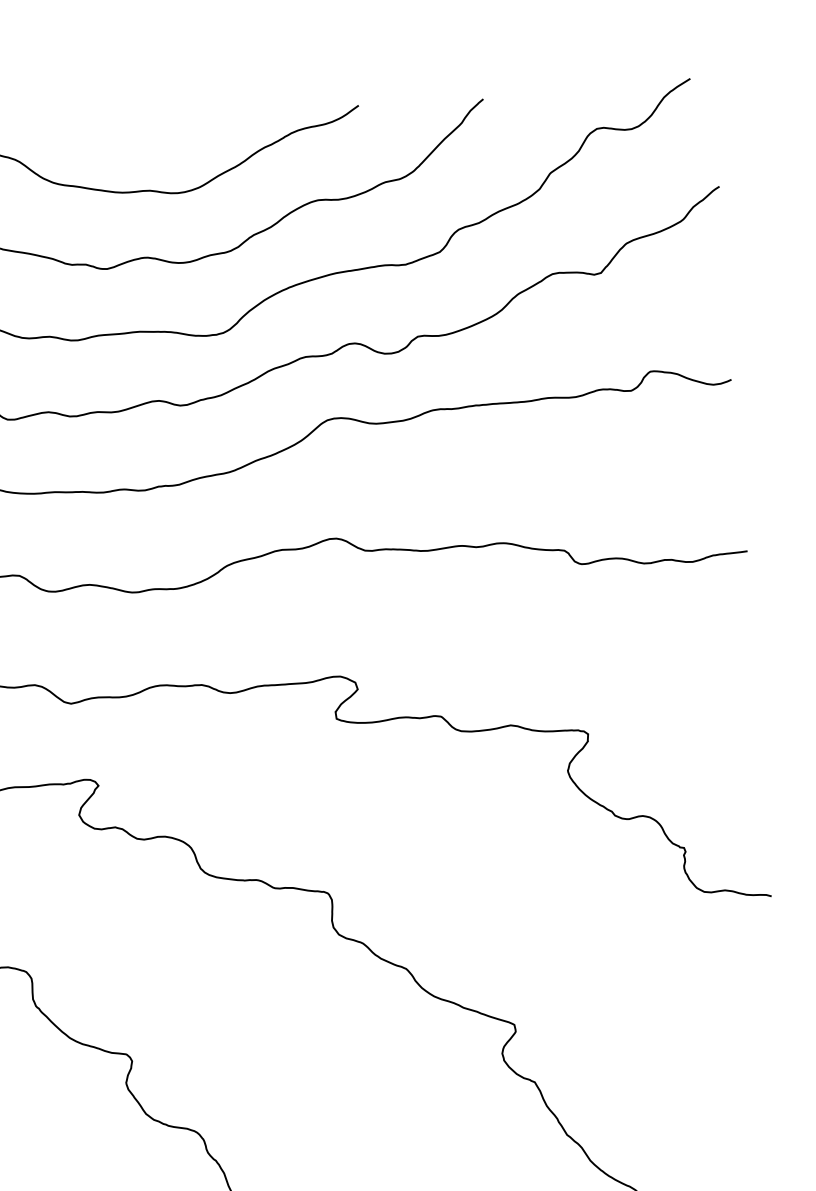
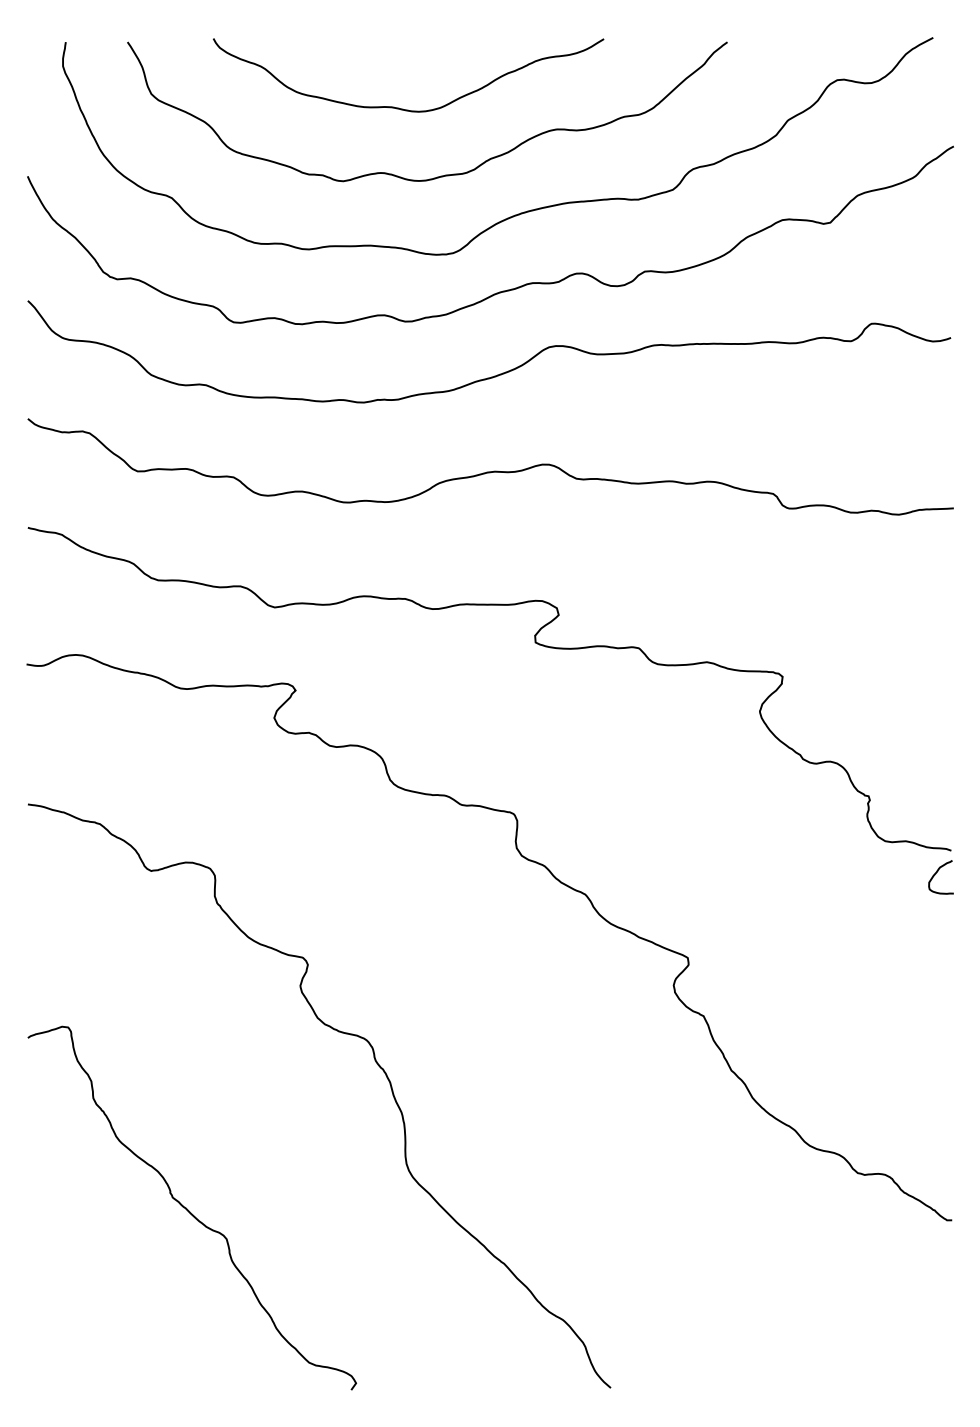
curve: (757, 922) -> (935, 875), added

